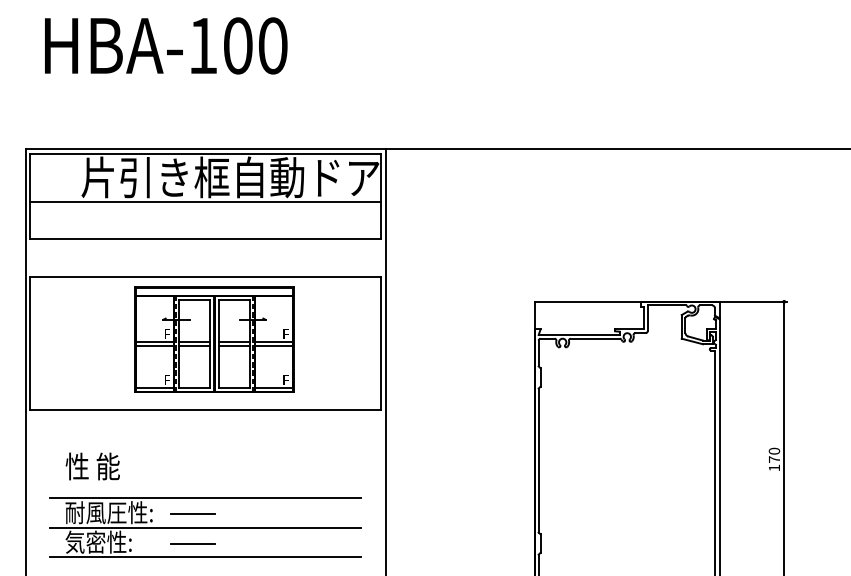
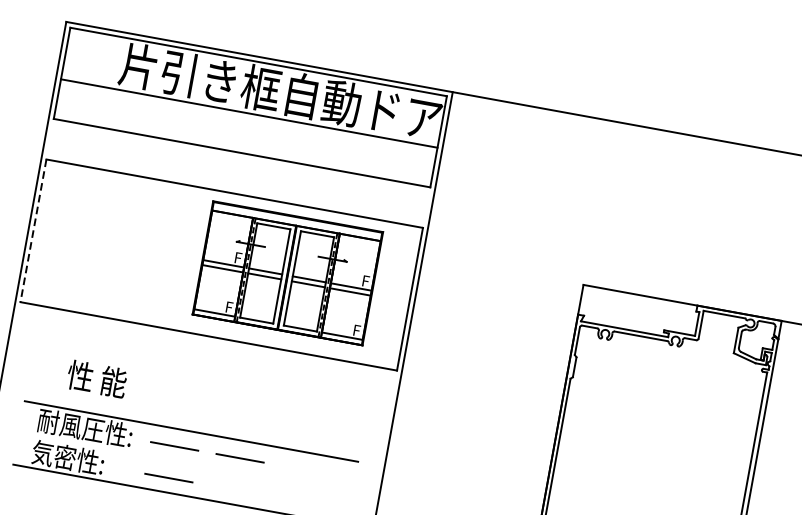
part: (214, 339) -> (287, 273), moved
line: (30, 343) -> (33, 231), solid -> dashed
text: (92, 466) -> (96, 379), moved
line: (253, 513) -> (240, 457), added
line: (205, 527) -> (185, 462), removed

